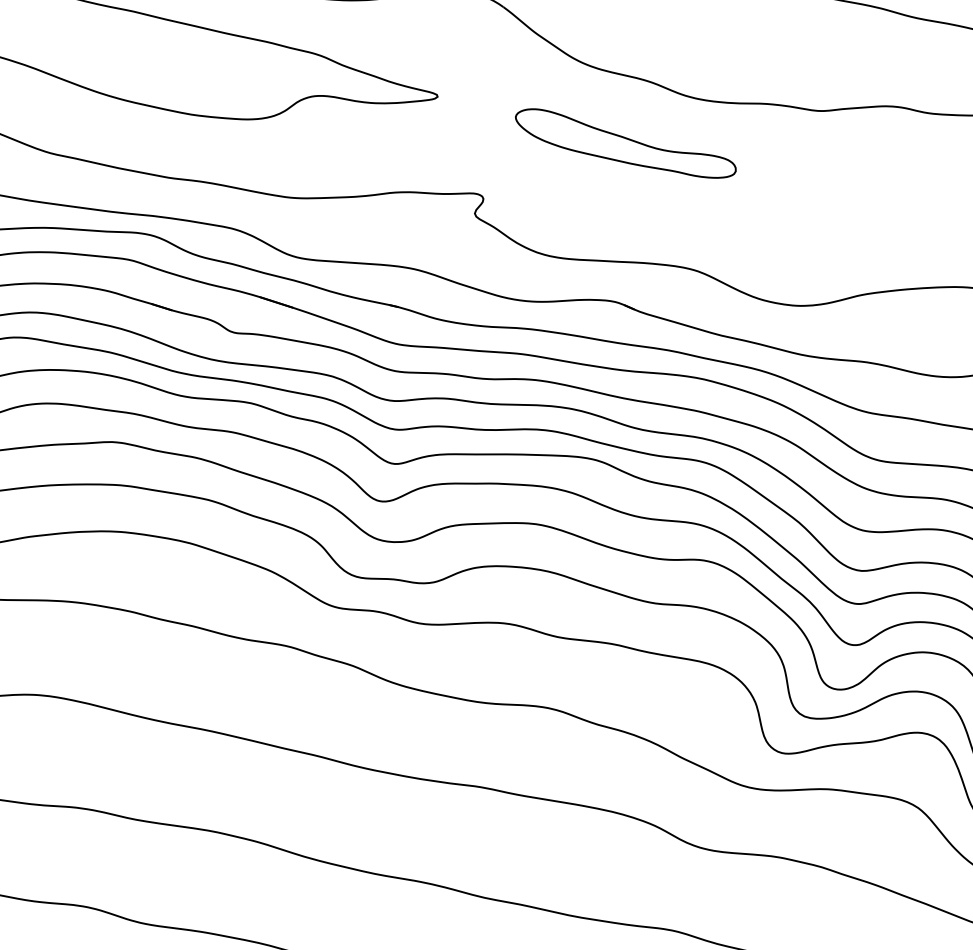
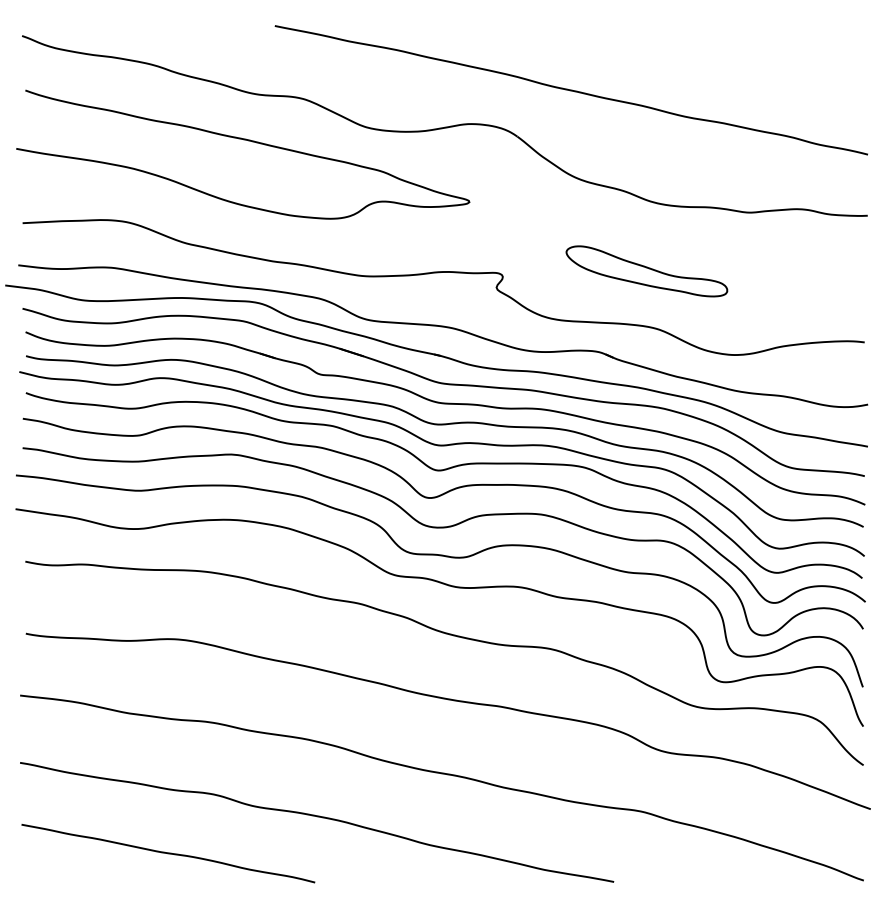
part: (625, 143) -> (646, 271), moved

